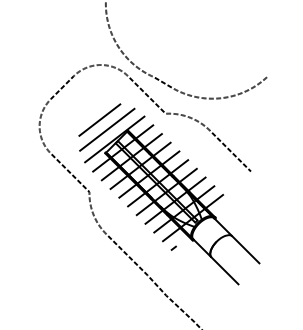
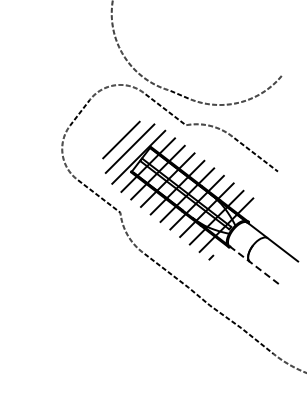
line: (215, 261) -> (254, 265), solid -> dashed

